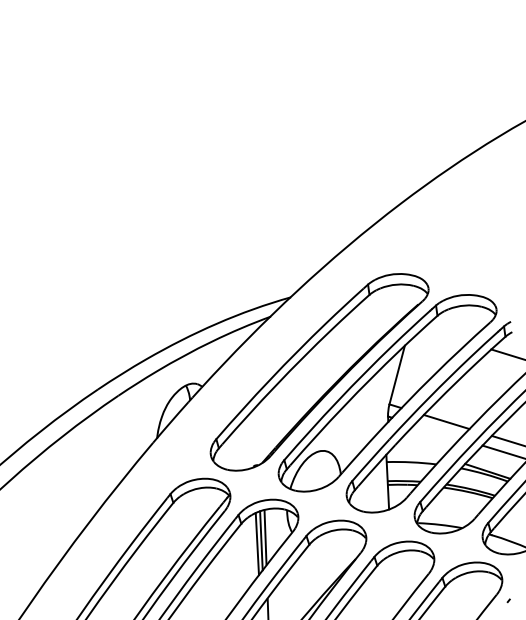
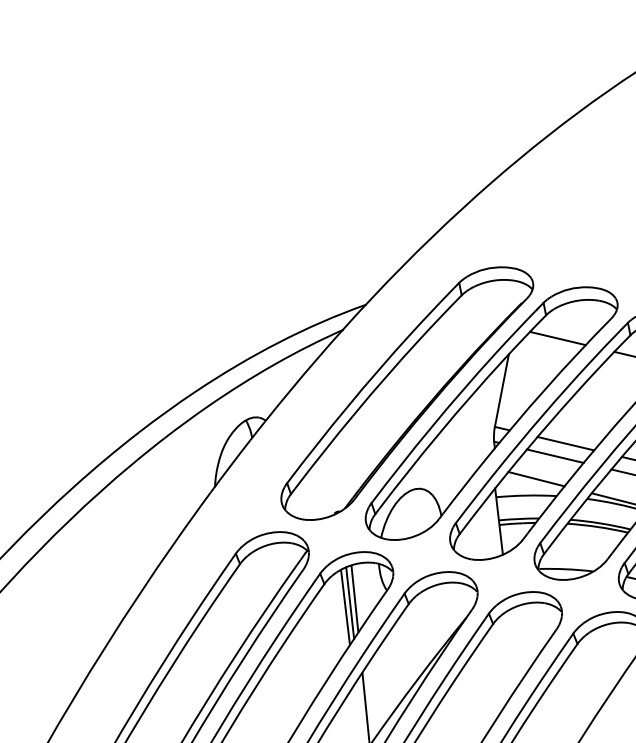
line: (445, 335) -> (557, 338), added
line: (437, 431) -> (555, 455), added
line: (420, 449) -> (536, 479), added

